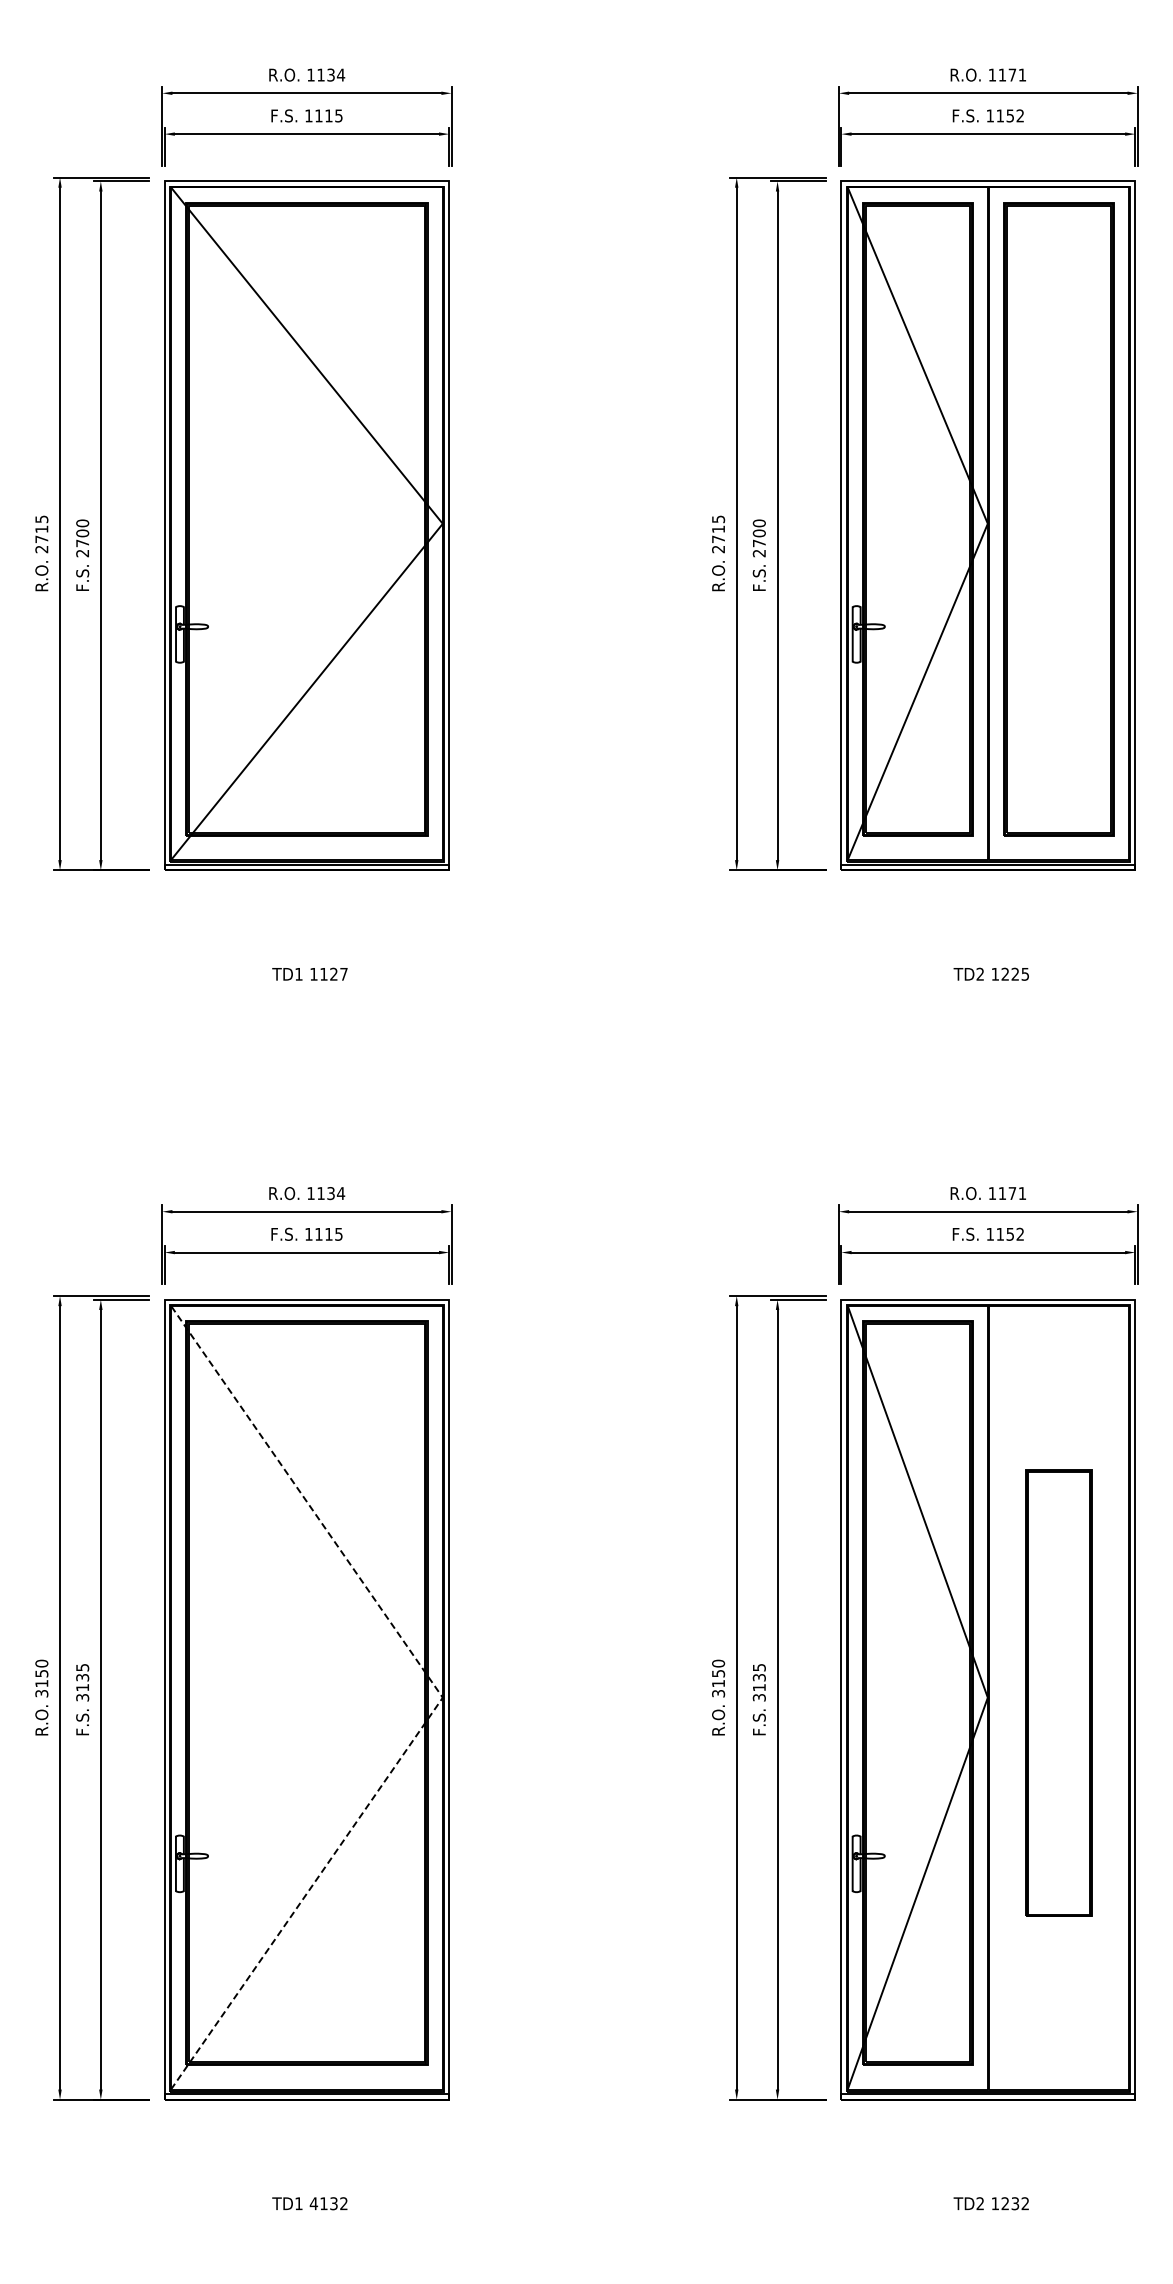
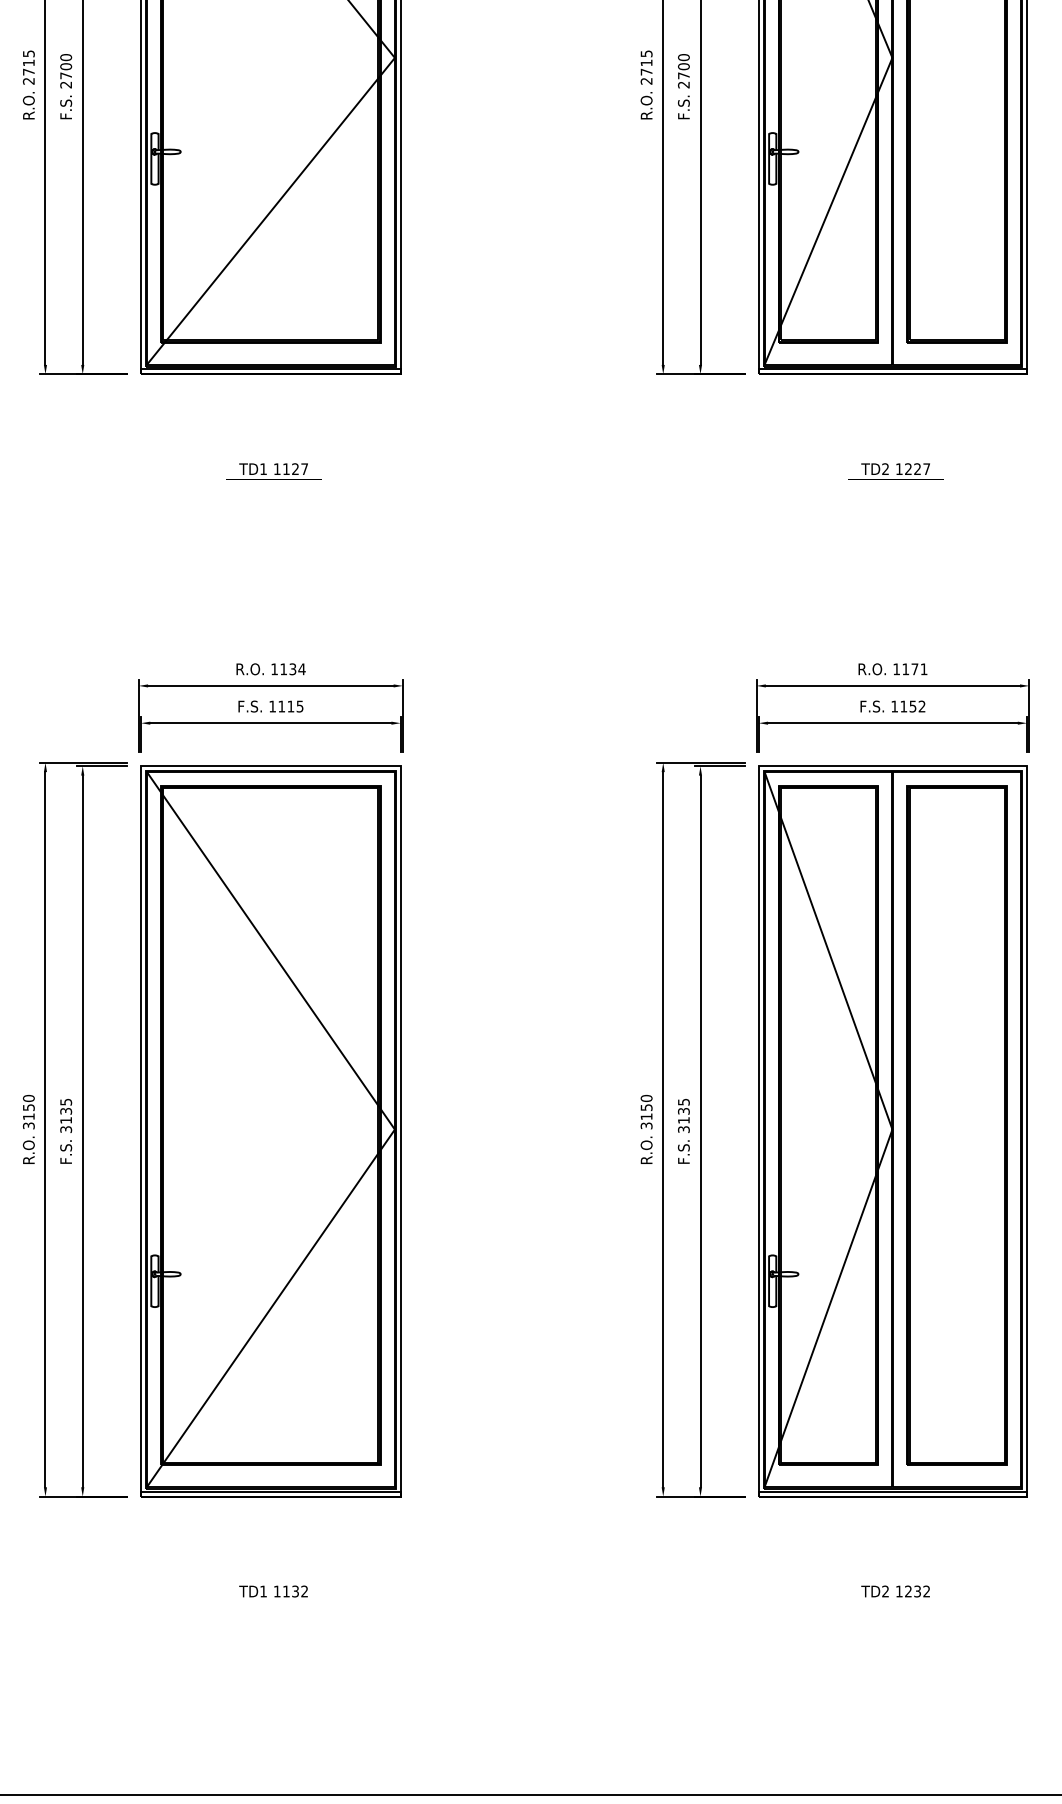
text: (1025, 974) -> (926, 469), 1225 -> 1227
part: (1058, 1692) -> (956, 1124), size x1.67
line: (442, 1697) -> (394, 1129), dashed -> solid
text: (313, 2203) -> (276, 1591), 4132 -> 1132

